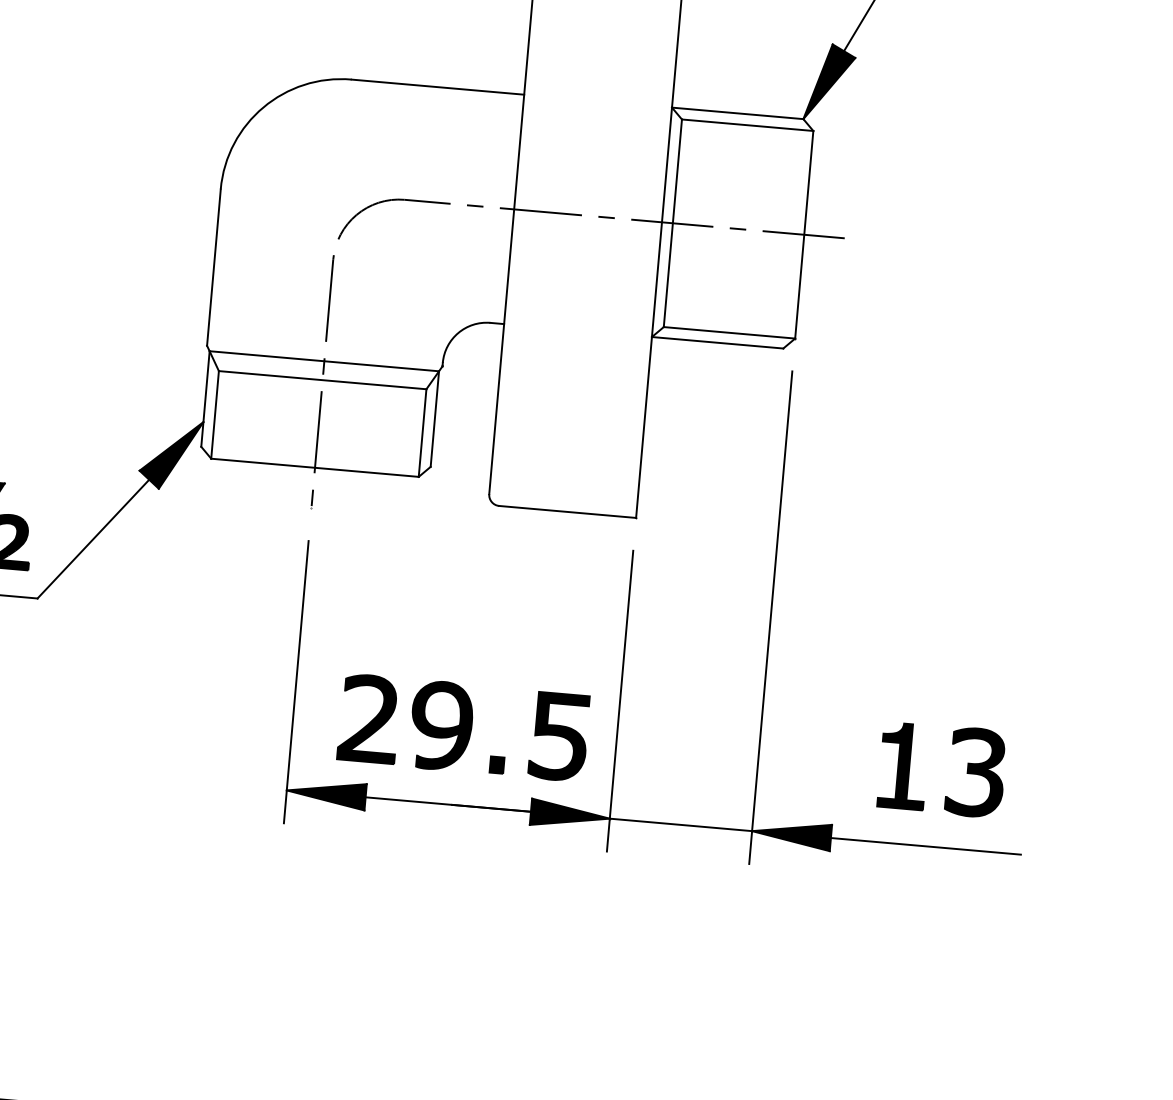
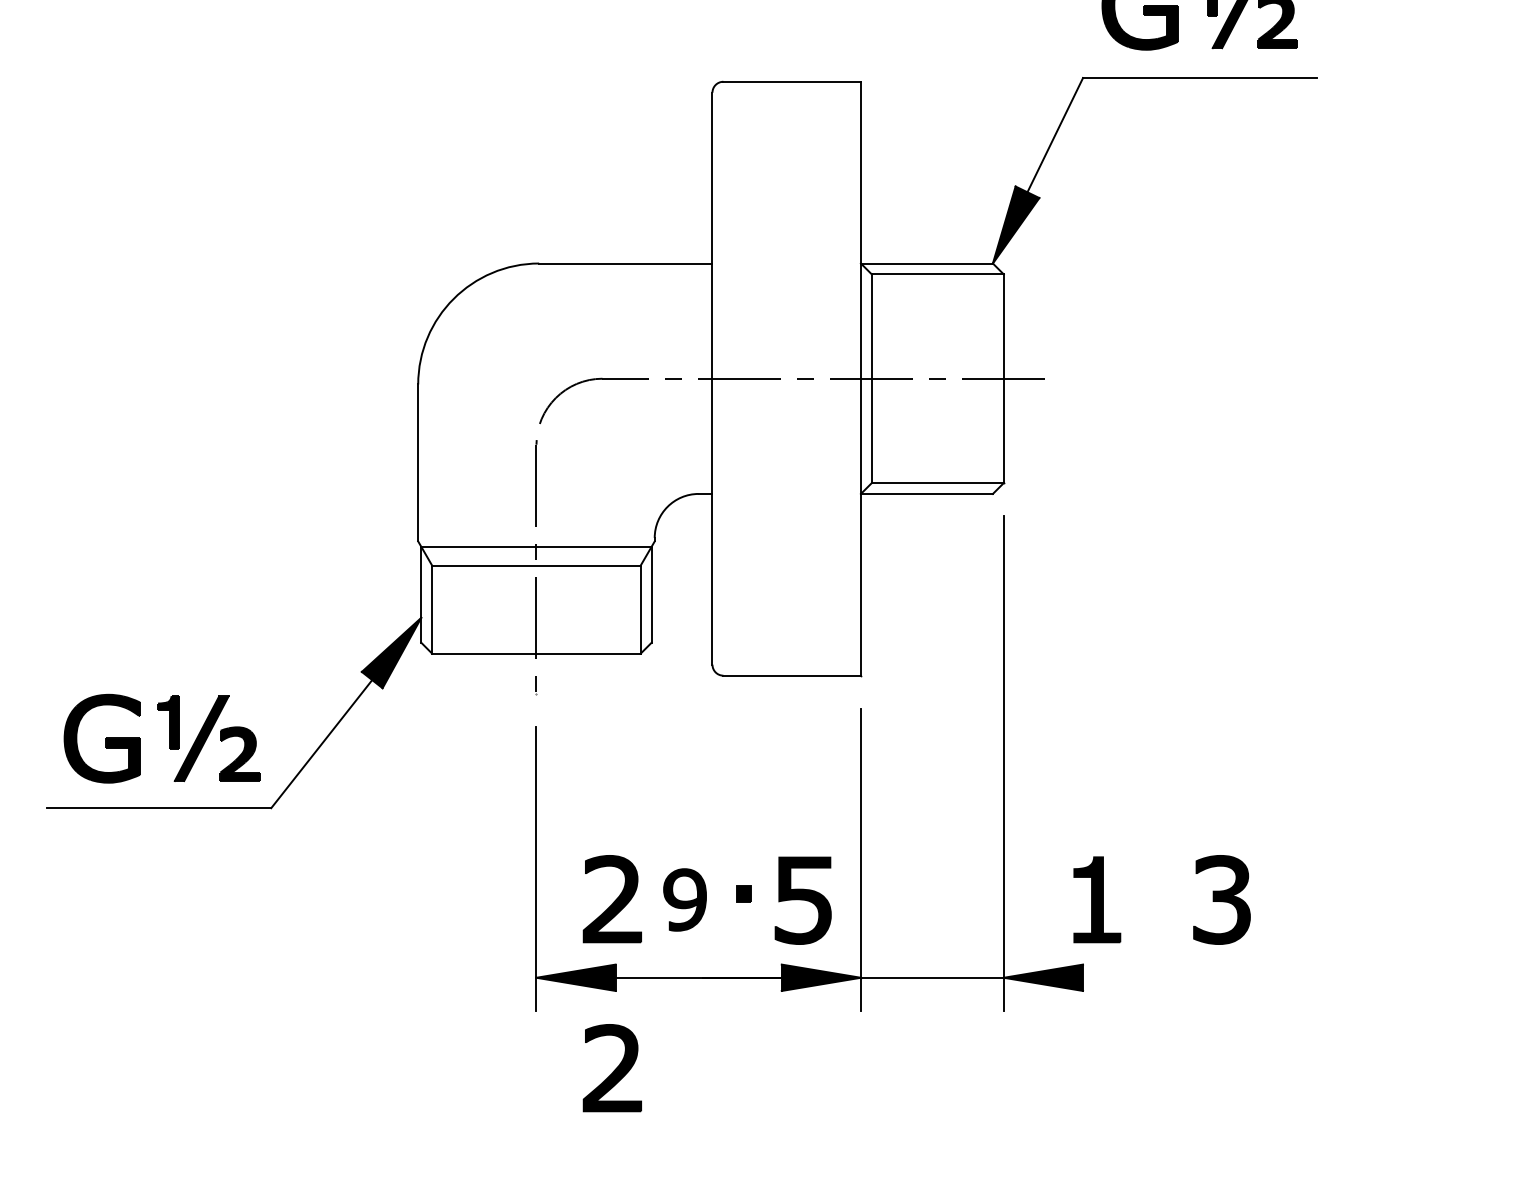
part: (440, 725) -> (684, 899), size x0.7
part: (496, 764) -> (743, 893), moved
part: (903, 765) -> (1097, 899), moved
line: (925, 846) -> (1178, 977), removed
part: (353, 887) -> (611, 1068), added

